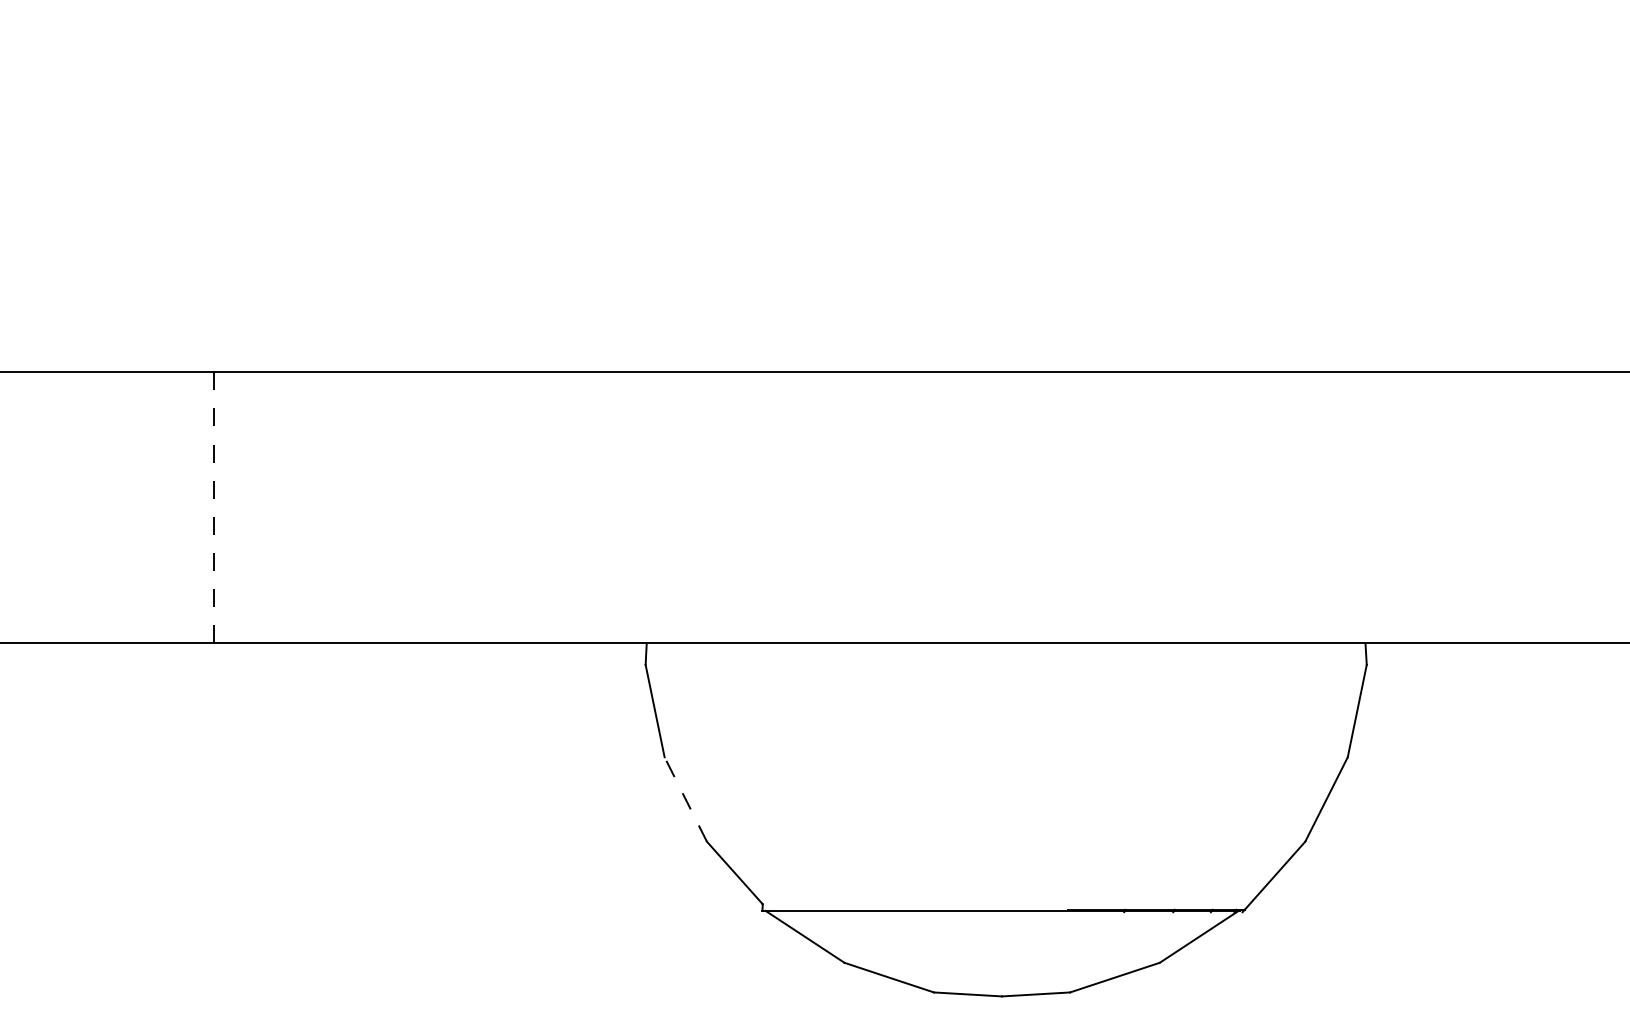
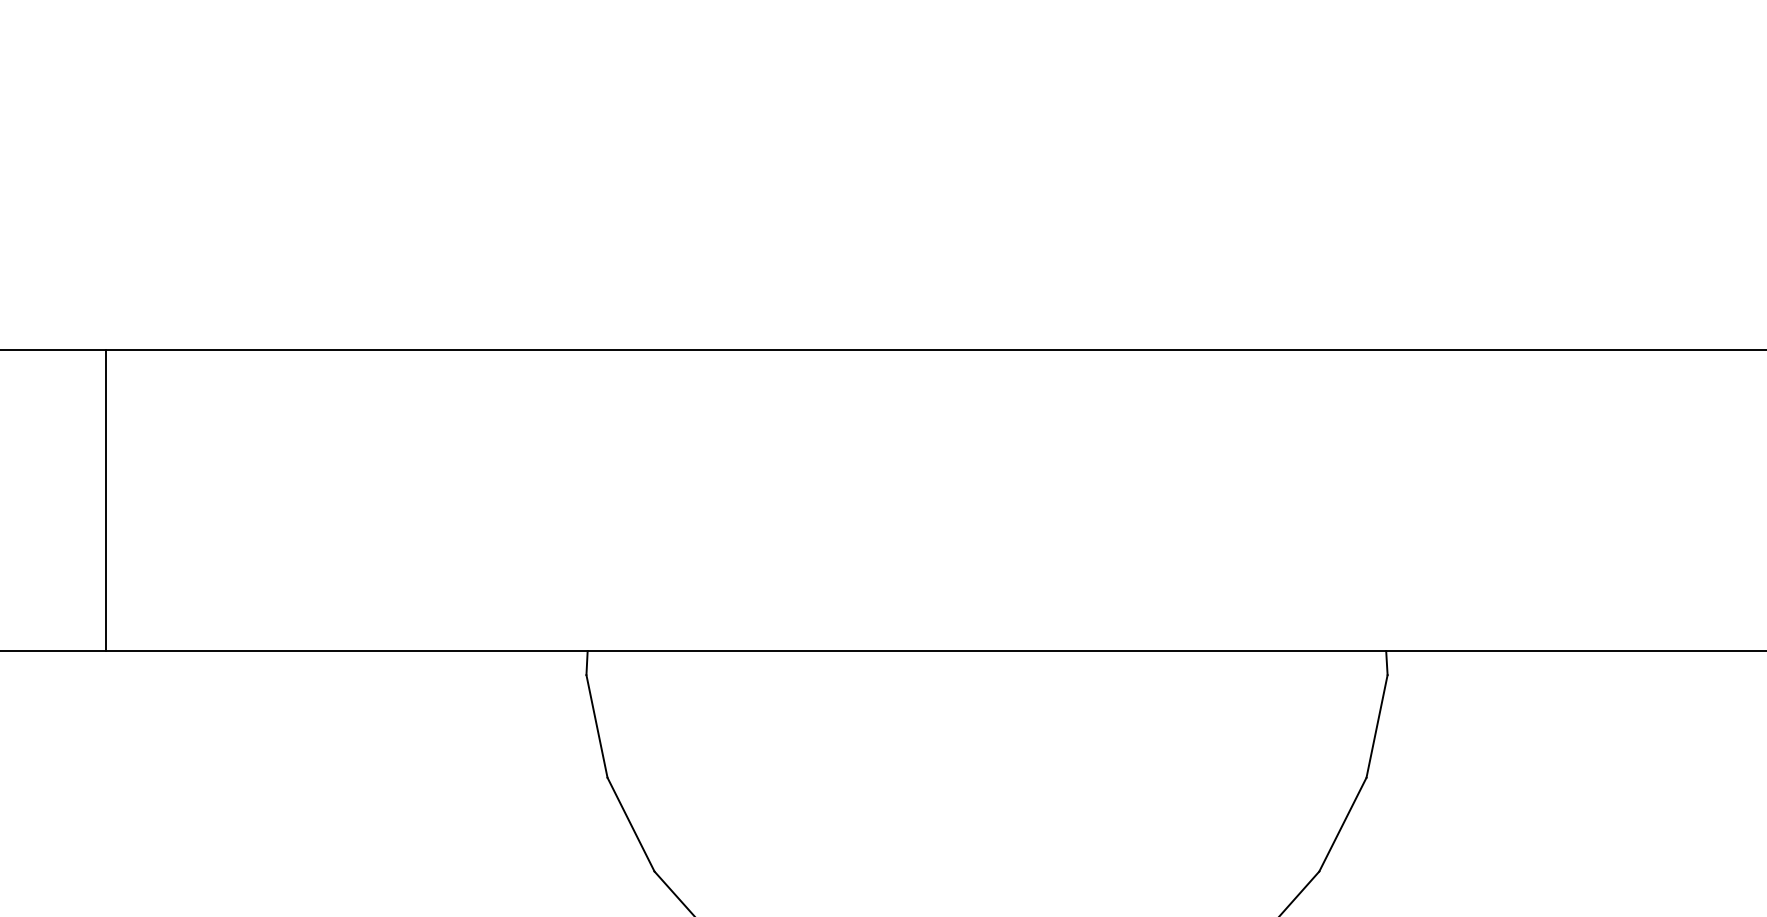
line: (213, 507) -> (106, 500), dashed -> solid
line: (685, 799) -> (630, 824), dashed -> solid

